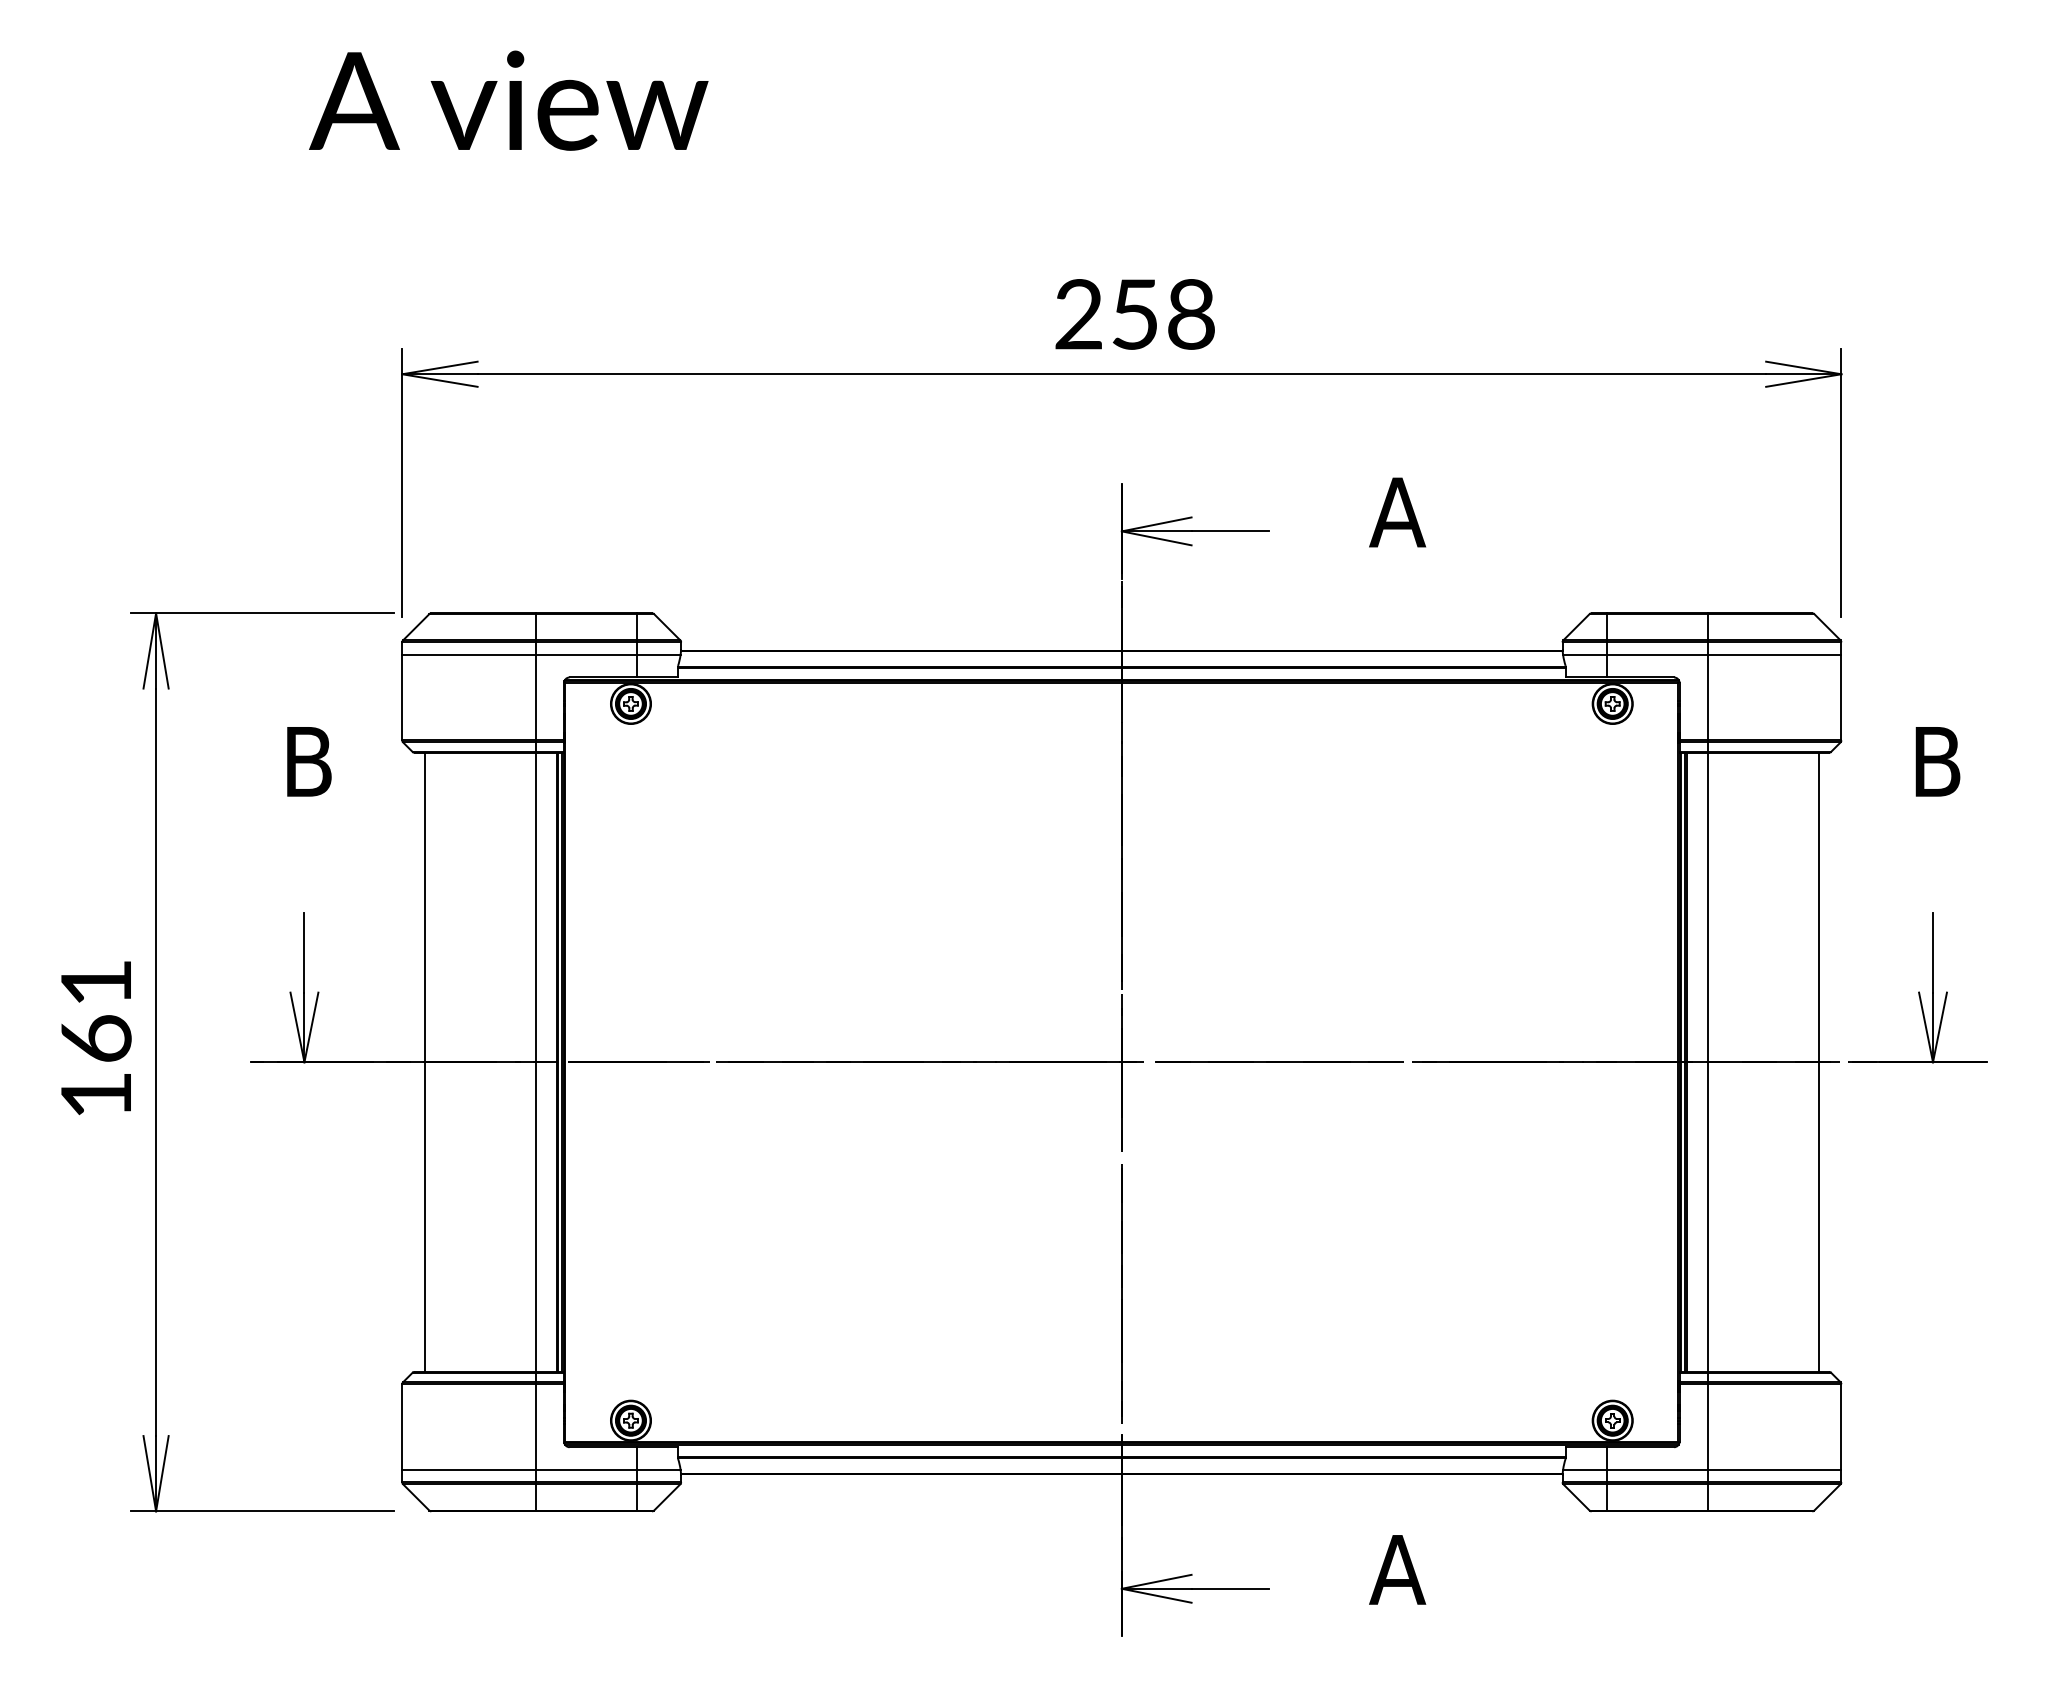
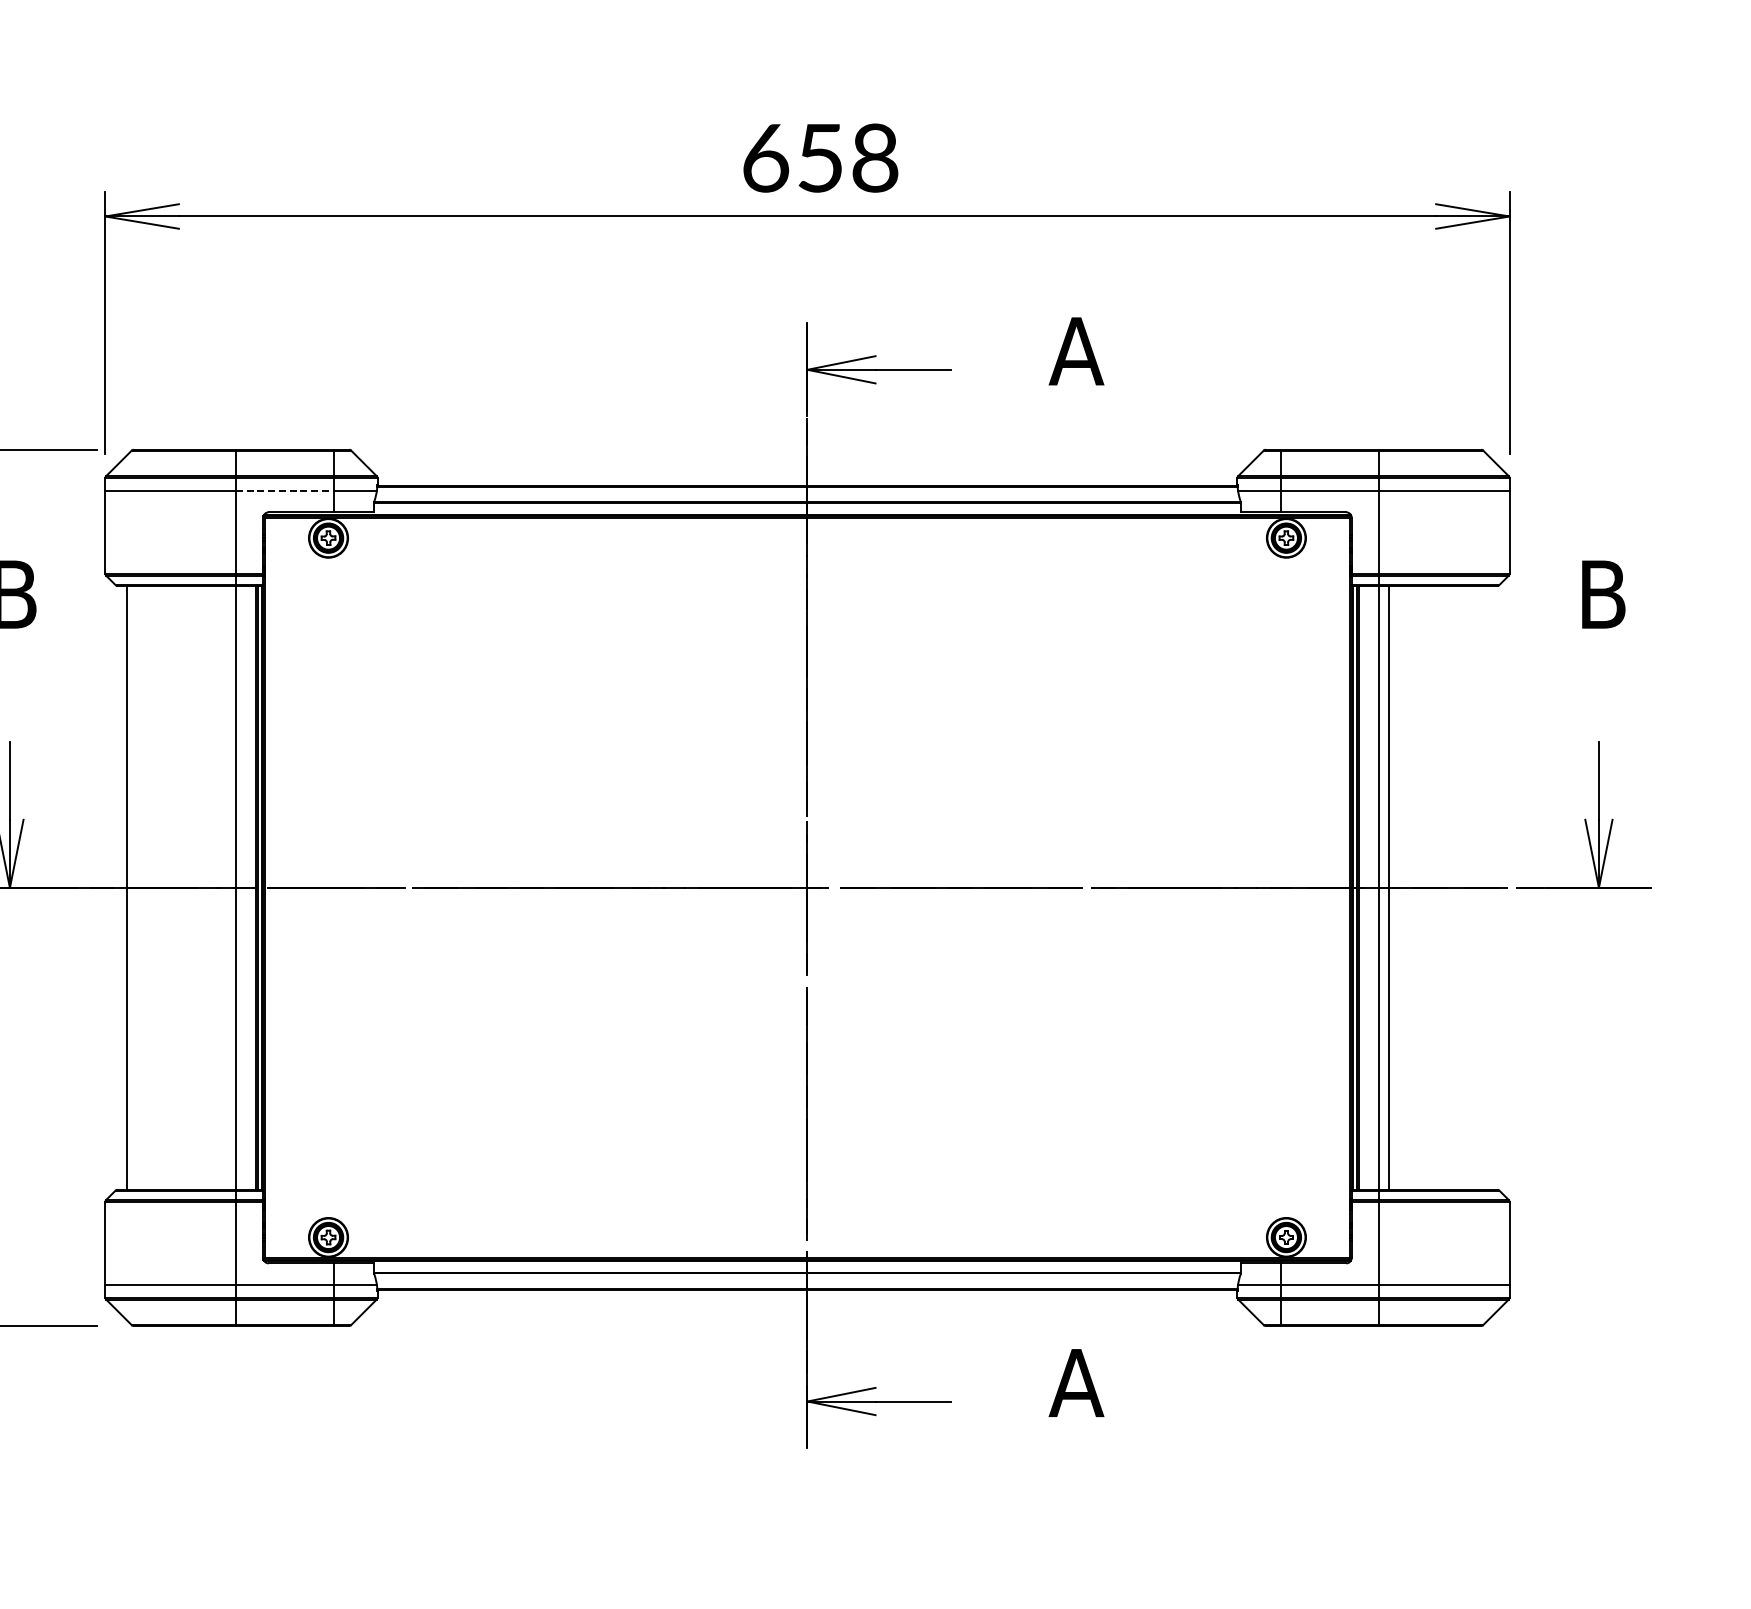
text: (1078, 314) -> (765, 158), 258 -> 658
line: (586, 655) -> (285, 490), solid -> dashed
line: (1819, 1061) -> (1389, 887), moved

